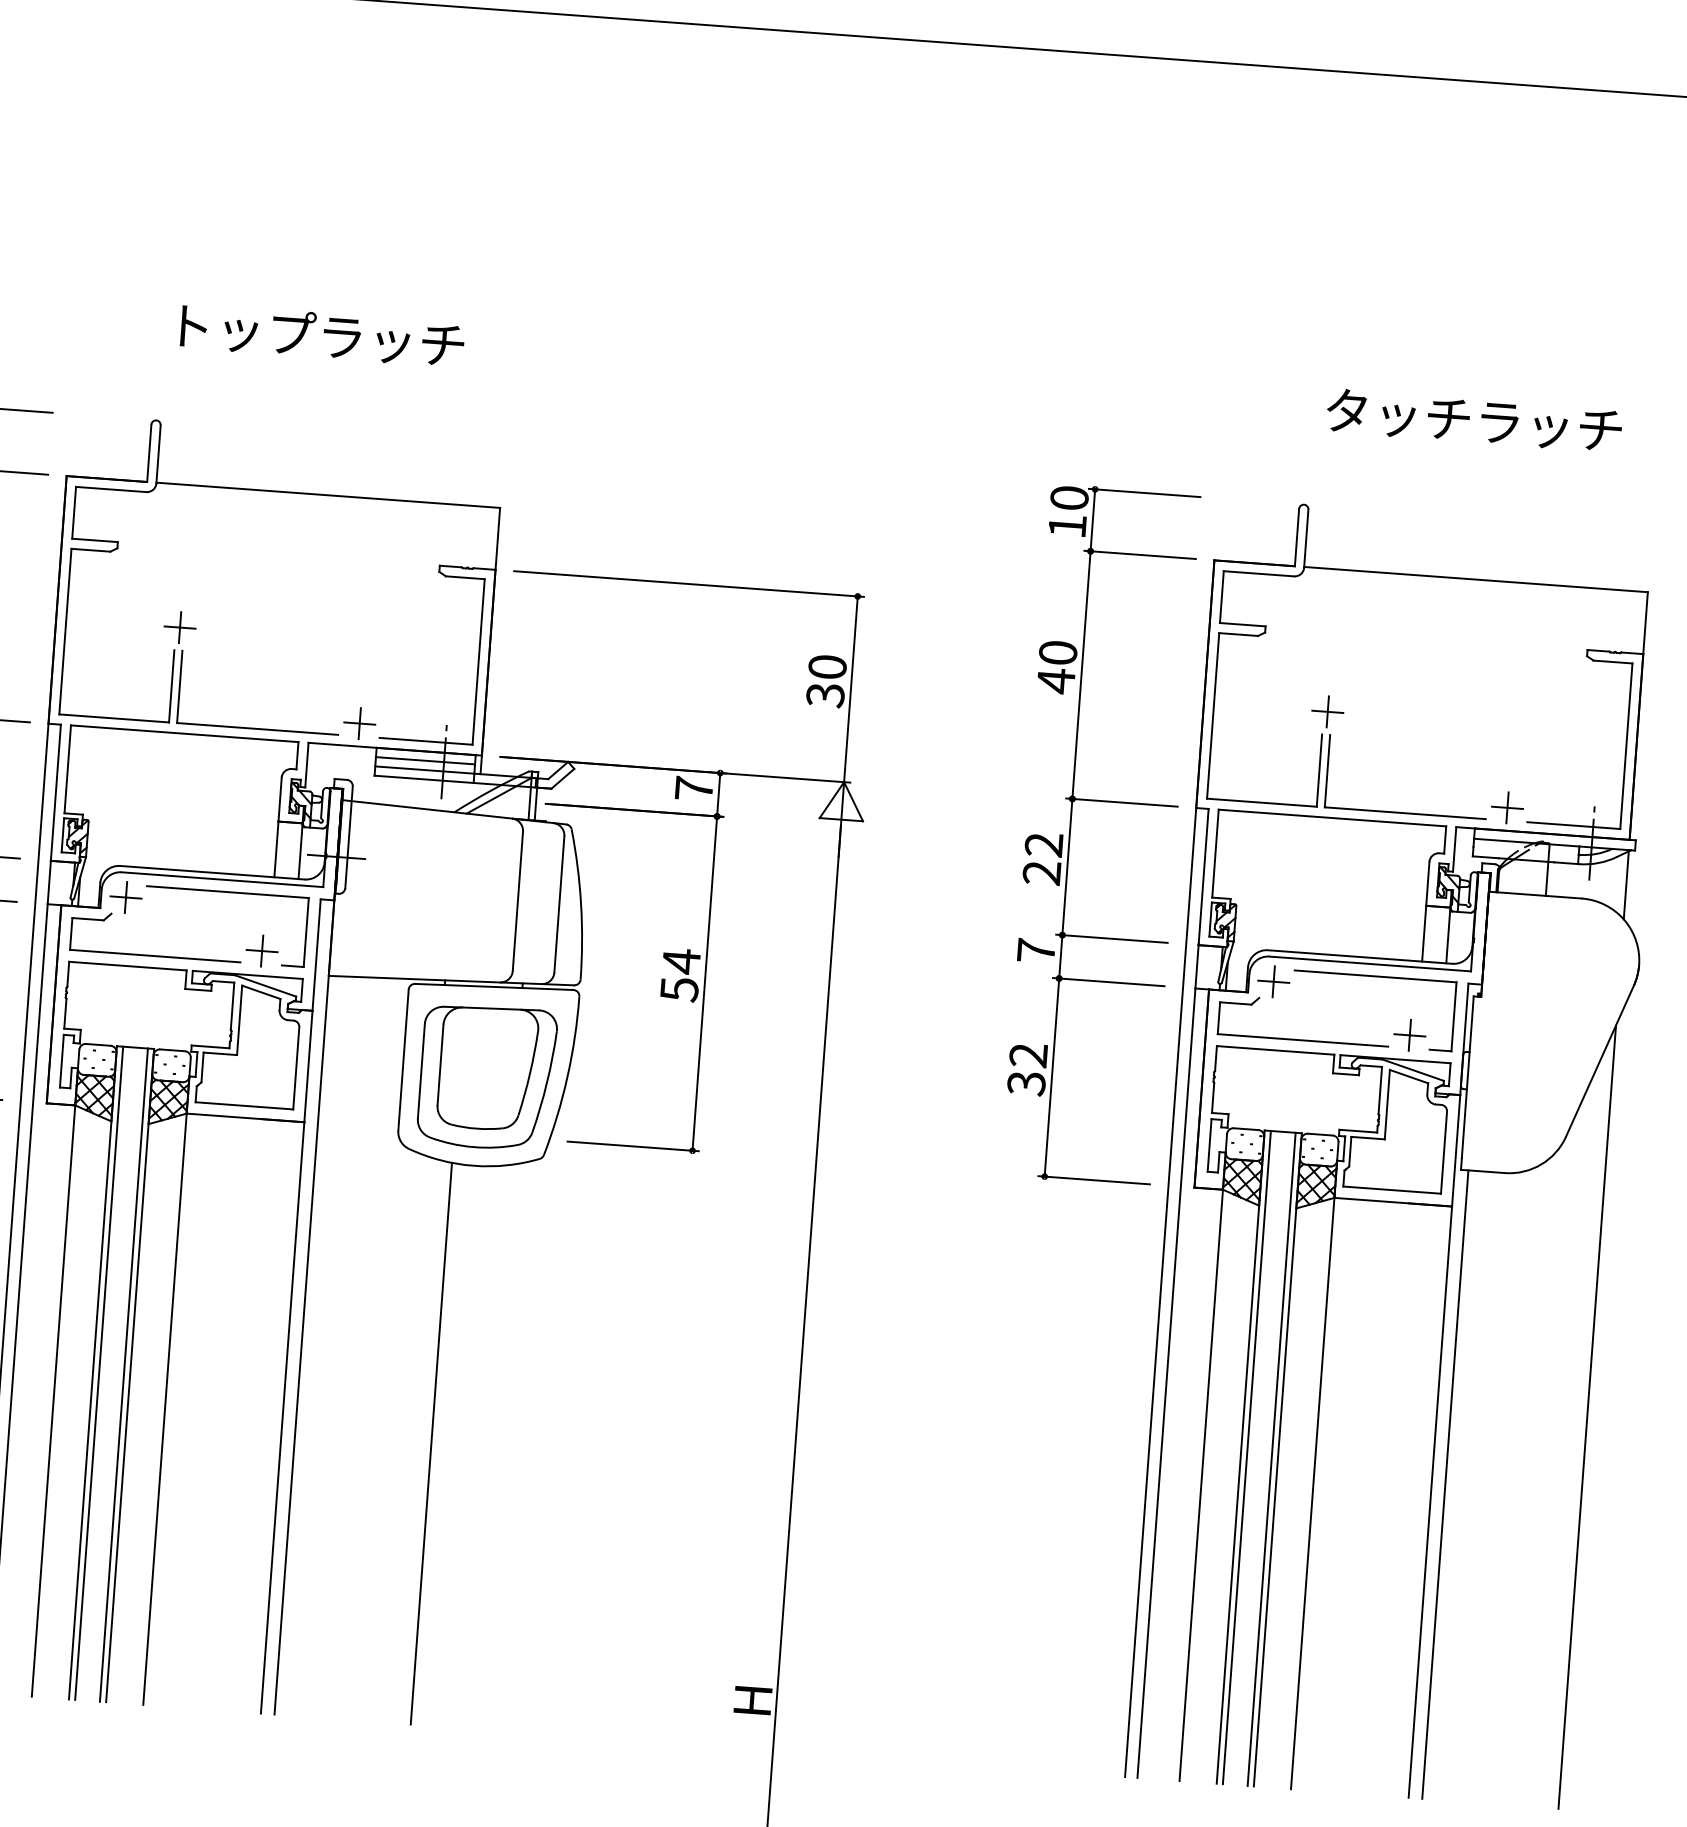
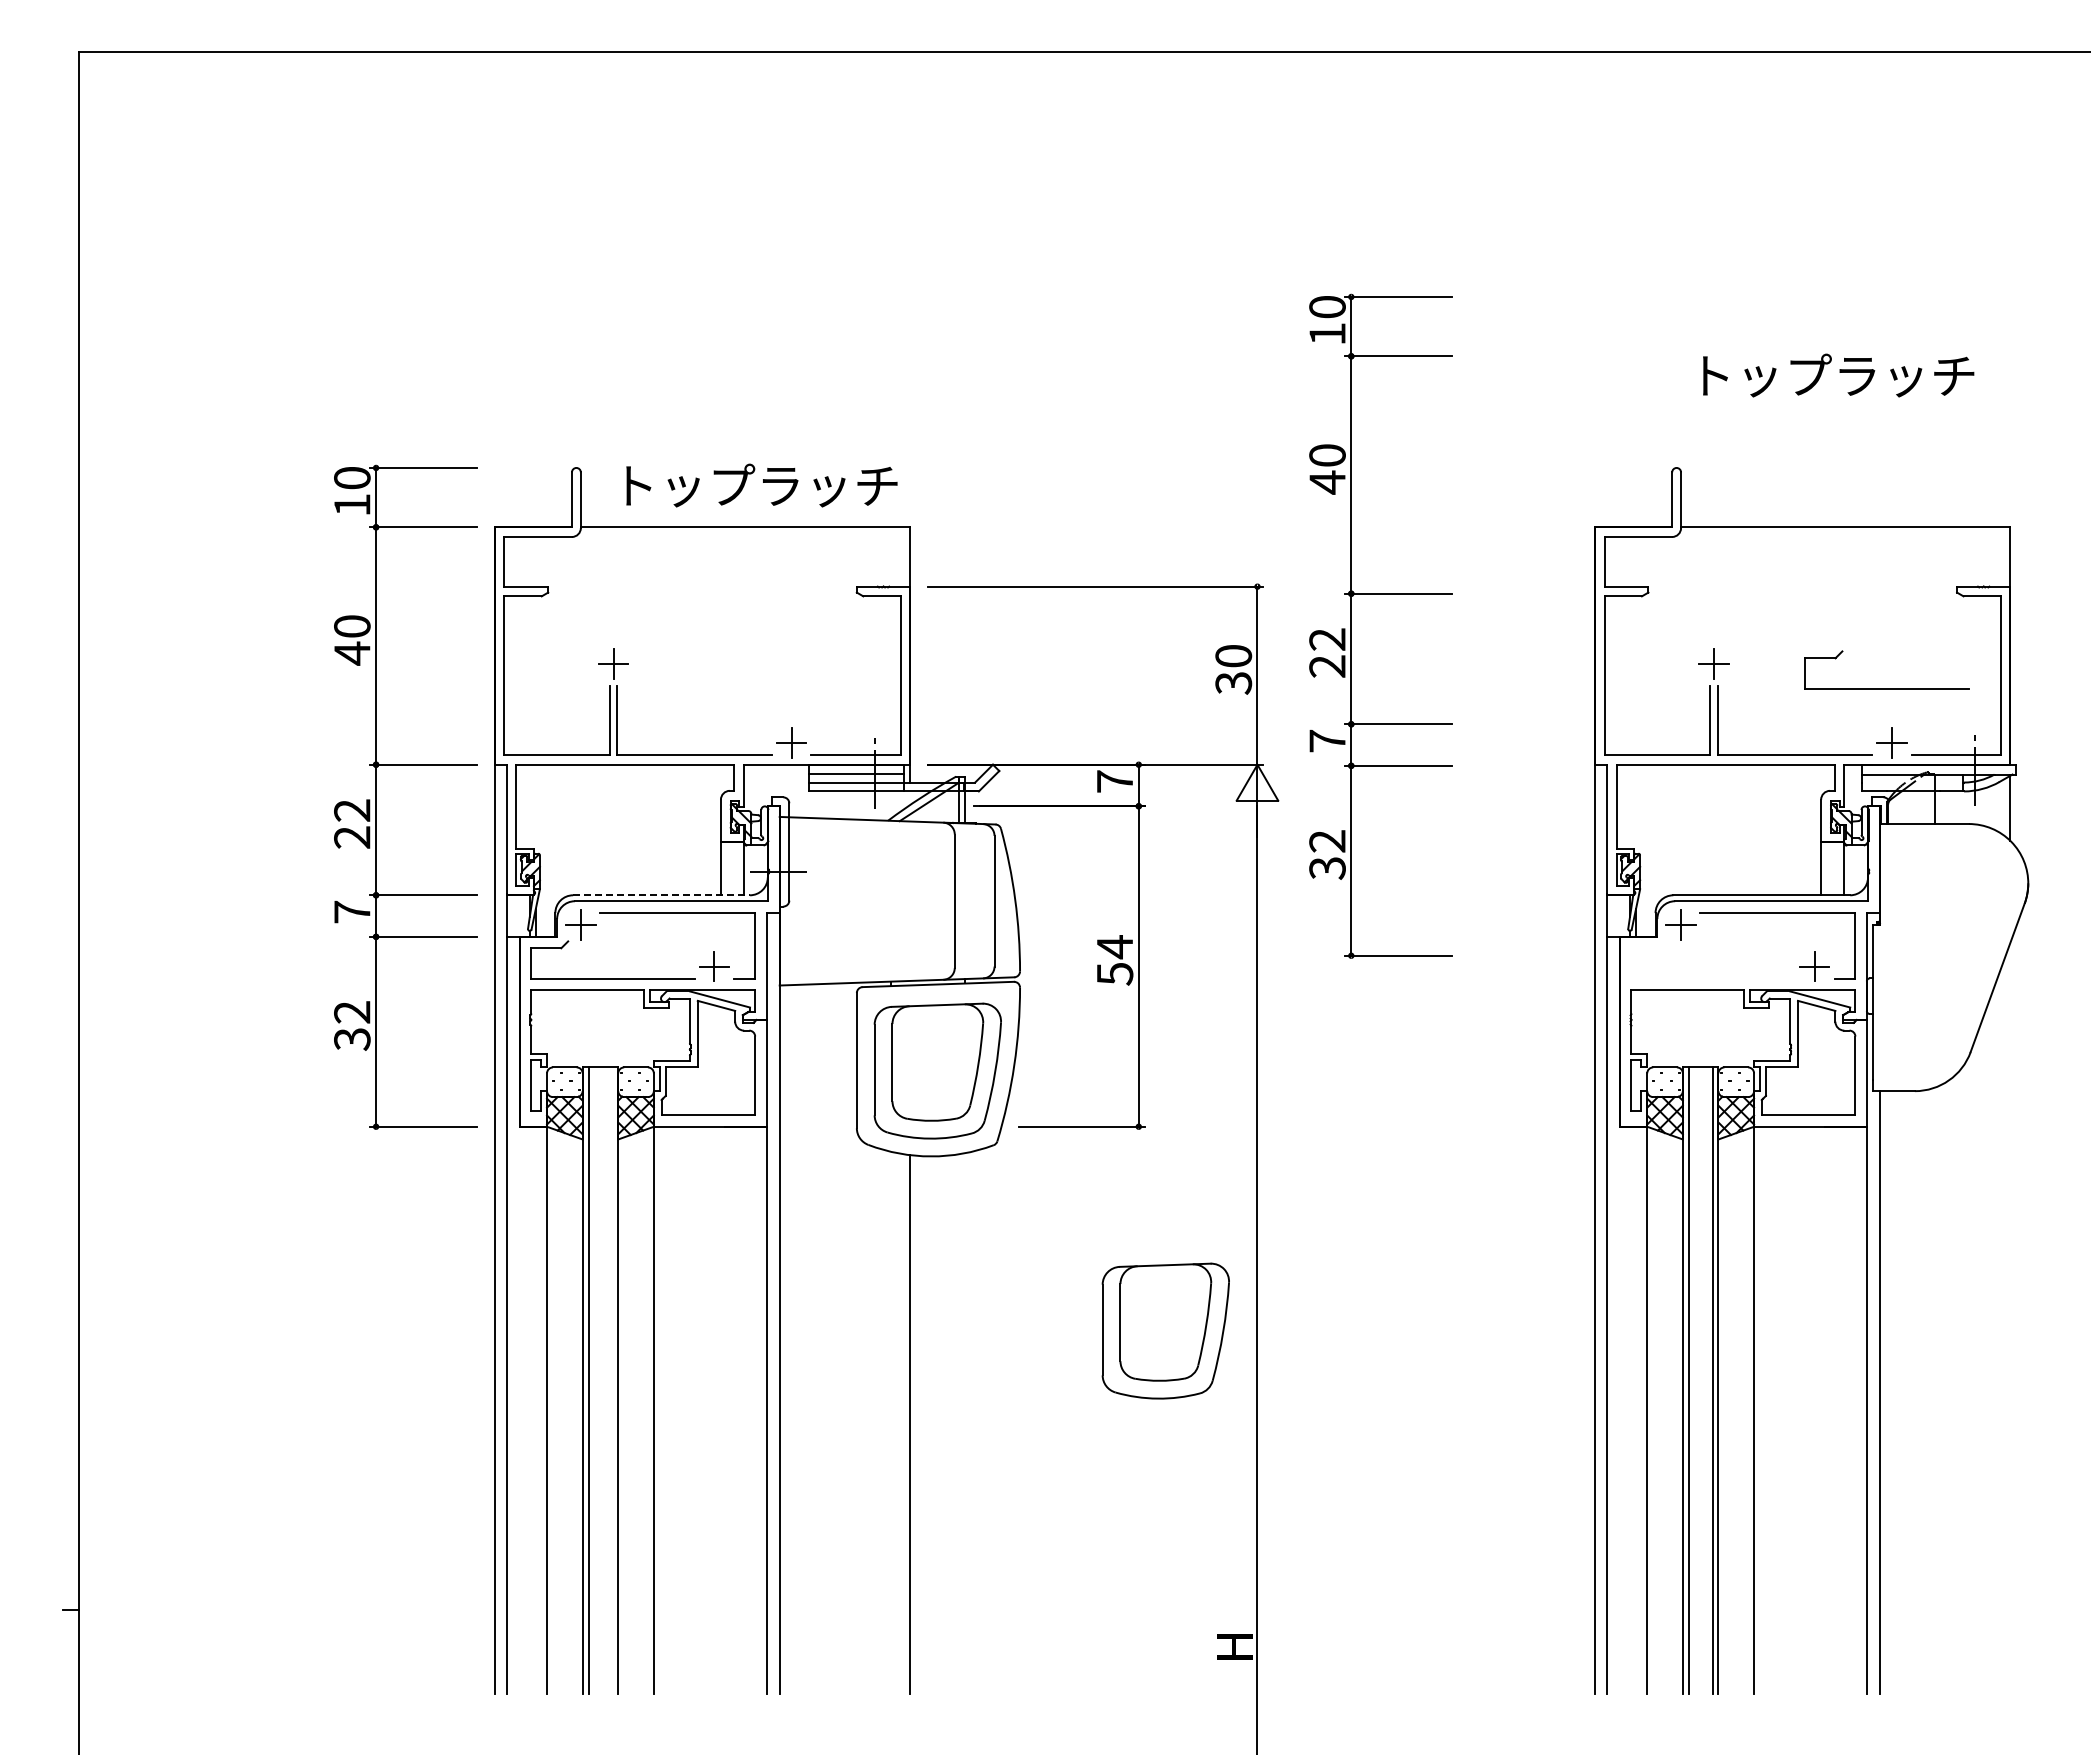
text: (322, 335) -> (761, 485), moved
text: (1399, 413) -> (1761, 374), タッチラッチ -> トップラッチ
part: (1070, 832) -> (1351, 625), moved
line: (213, 873) -> (662, 895), solid -> dashed
part: (1302, 1040) -> (1886, 688), moved
part: (704, 1365) -> (1165, 1330), added
line: (124, 1375) -> (612, 1380), removed
line: (1587, 1416) -> (2010, 1317), removed

